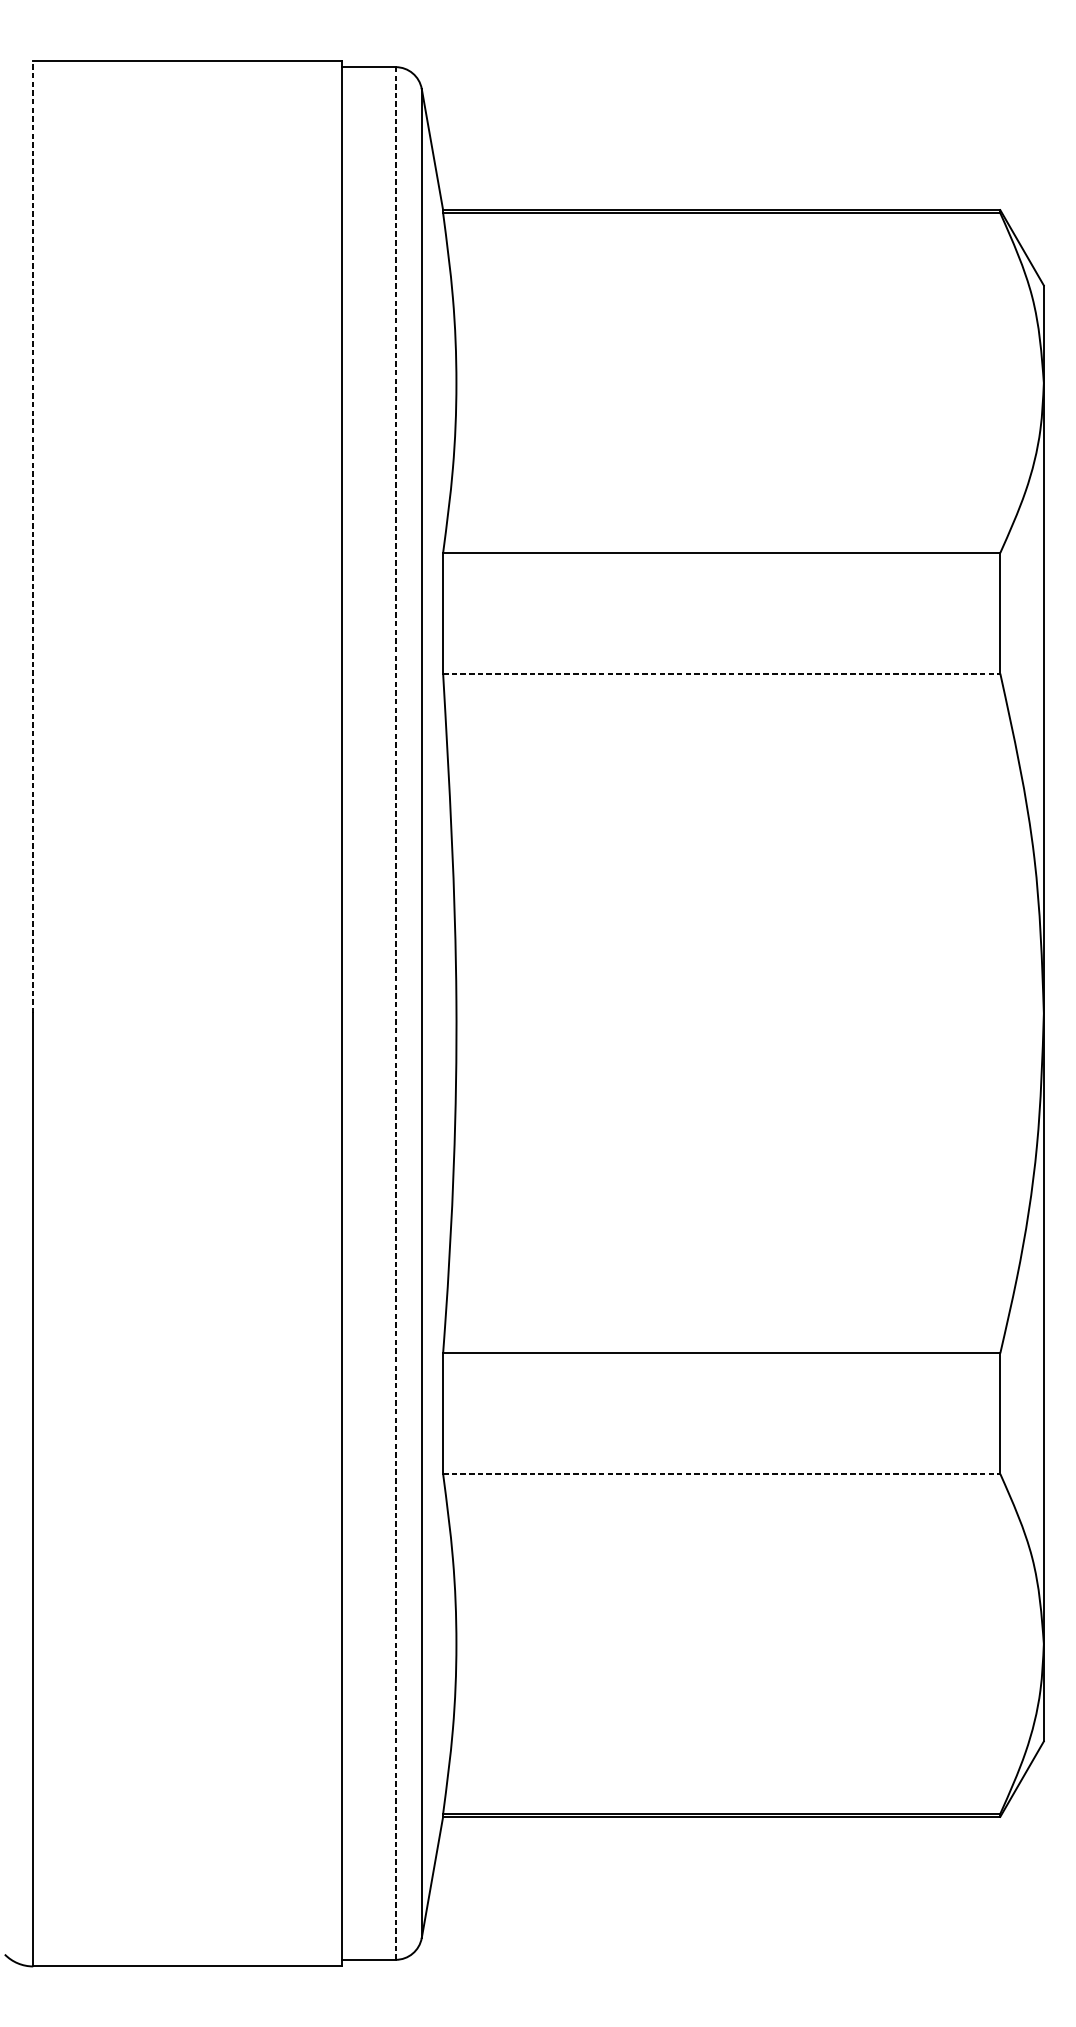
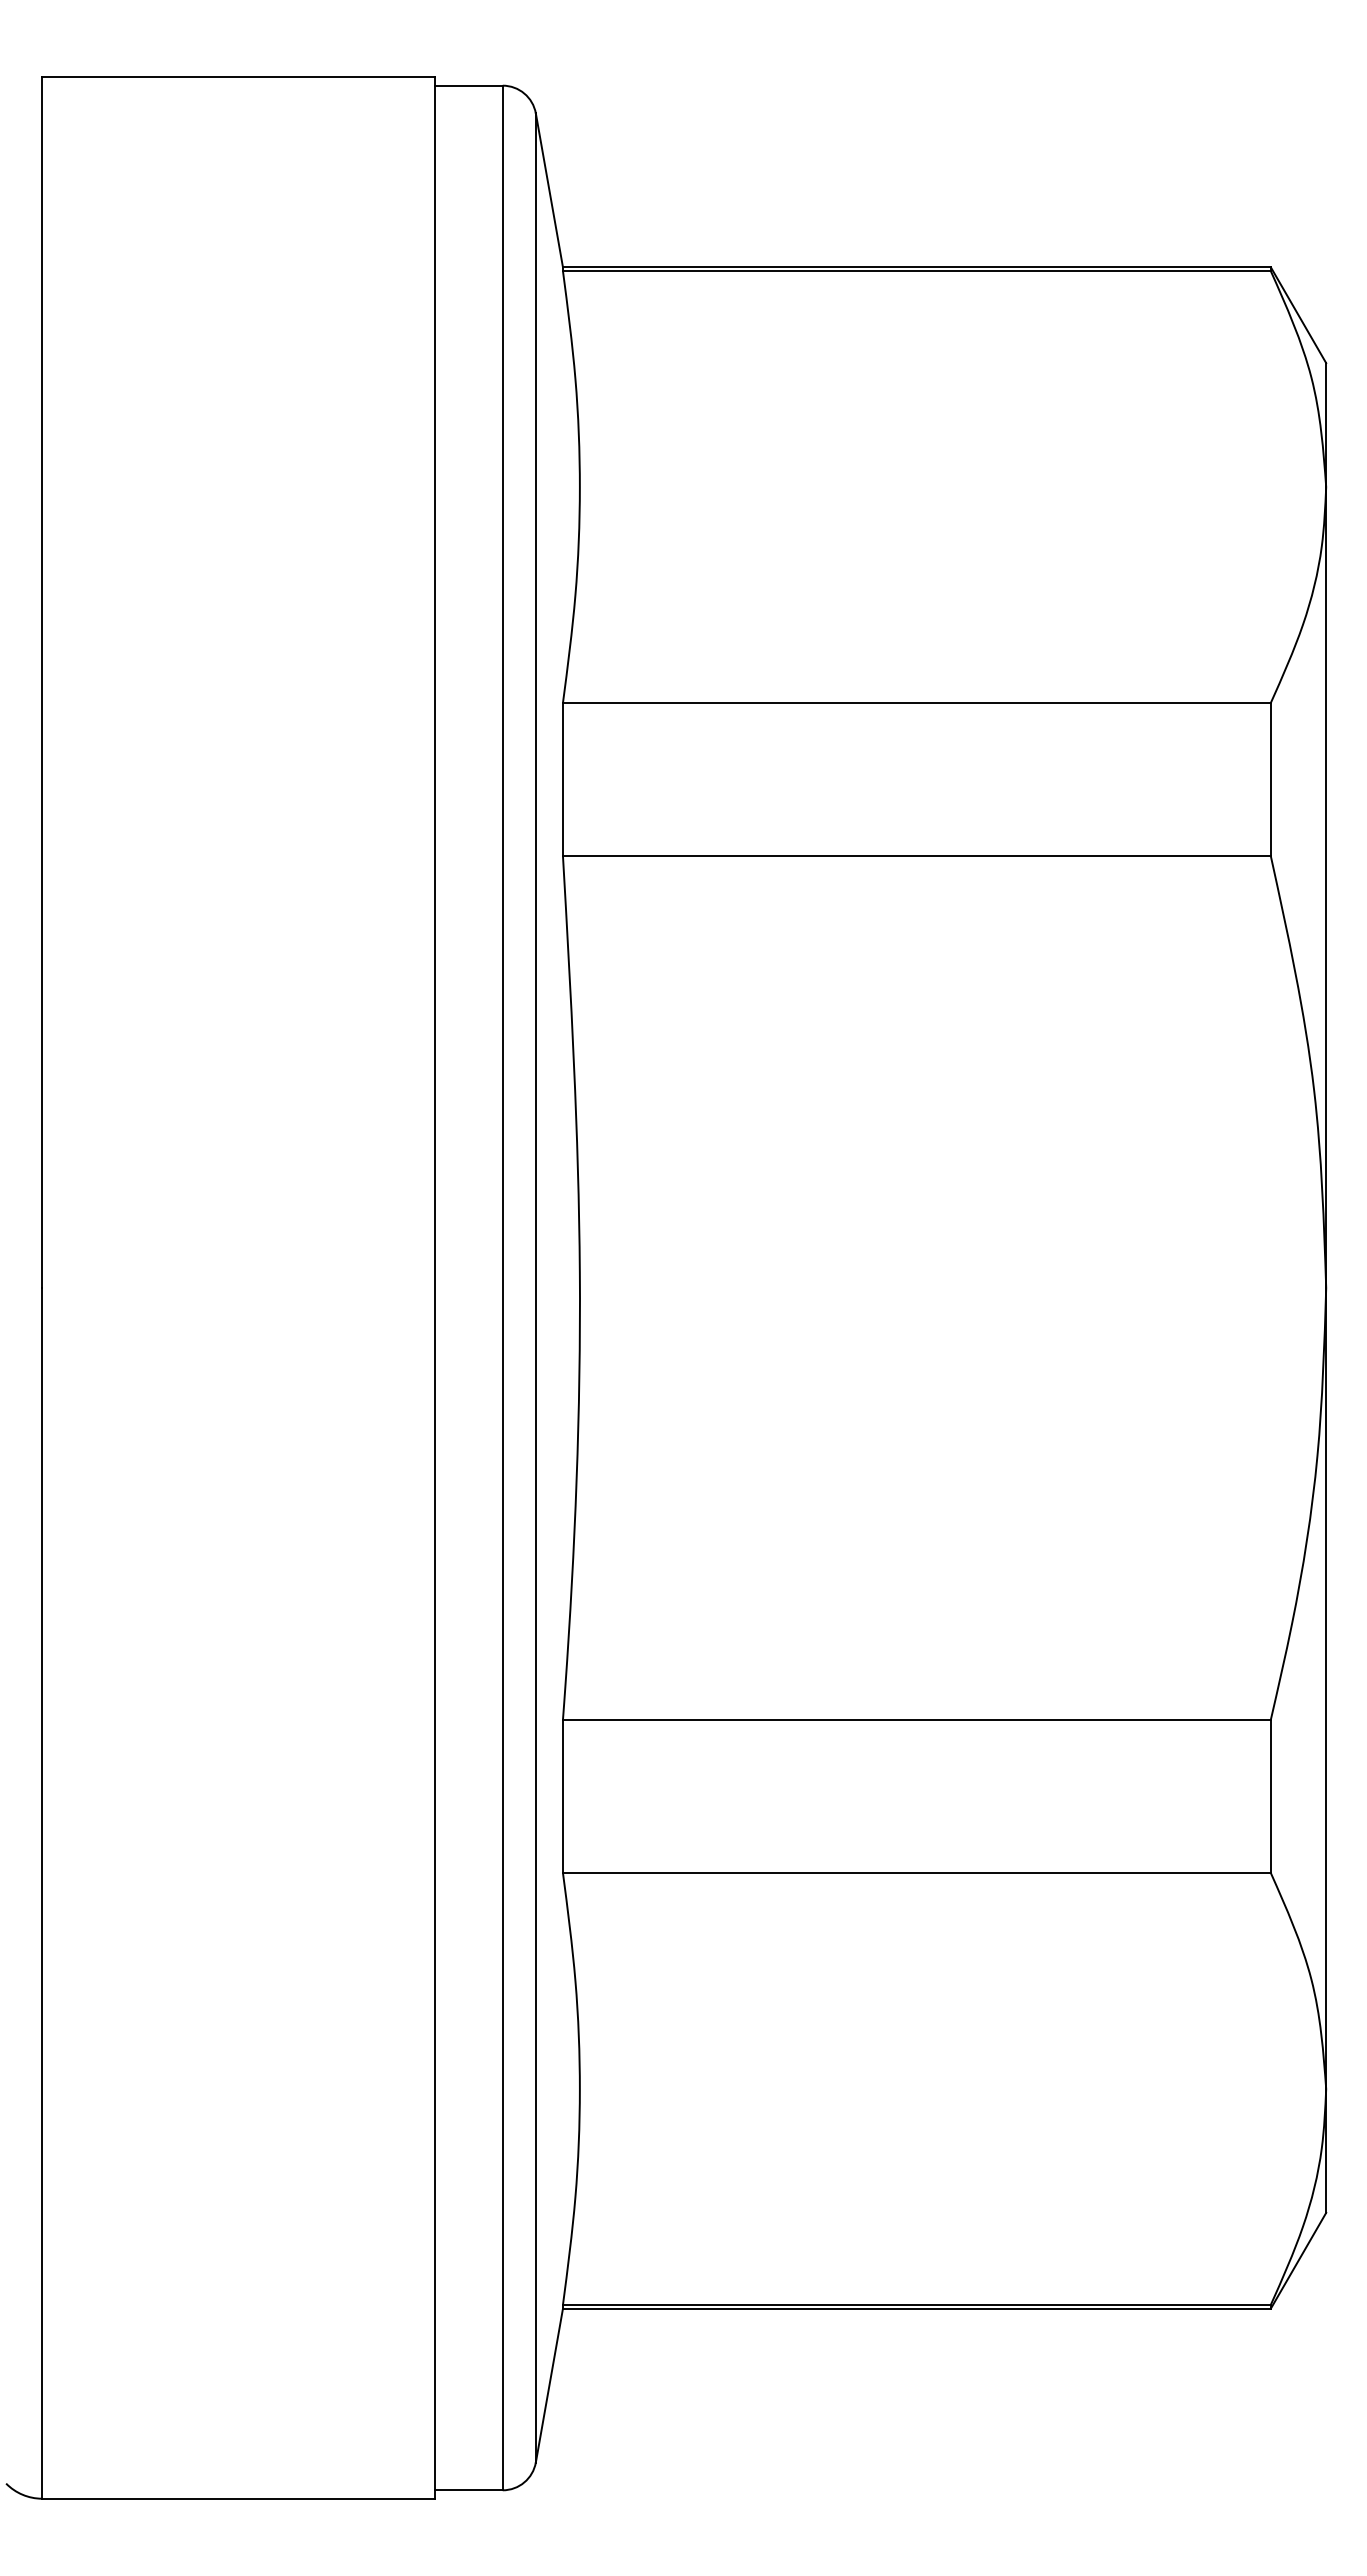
line: (33, 536) -> (42, 682), dashed -> solid
line: (721, 673) -> (916, 856), dashed -> solid
line: (395, 1013) -> (502, 1287), dashed -> solid
line: (721, 1474) -> (916, 1873), dashed -> solid

